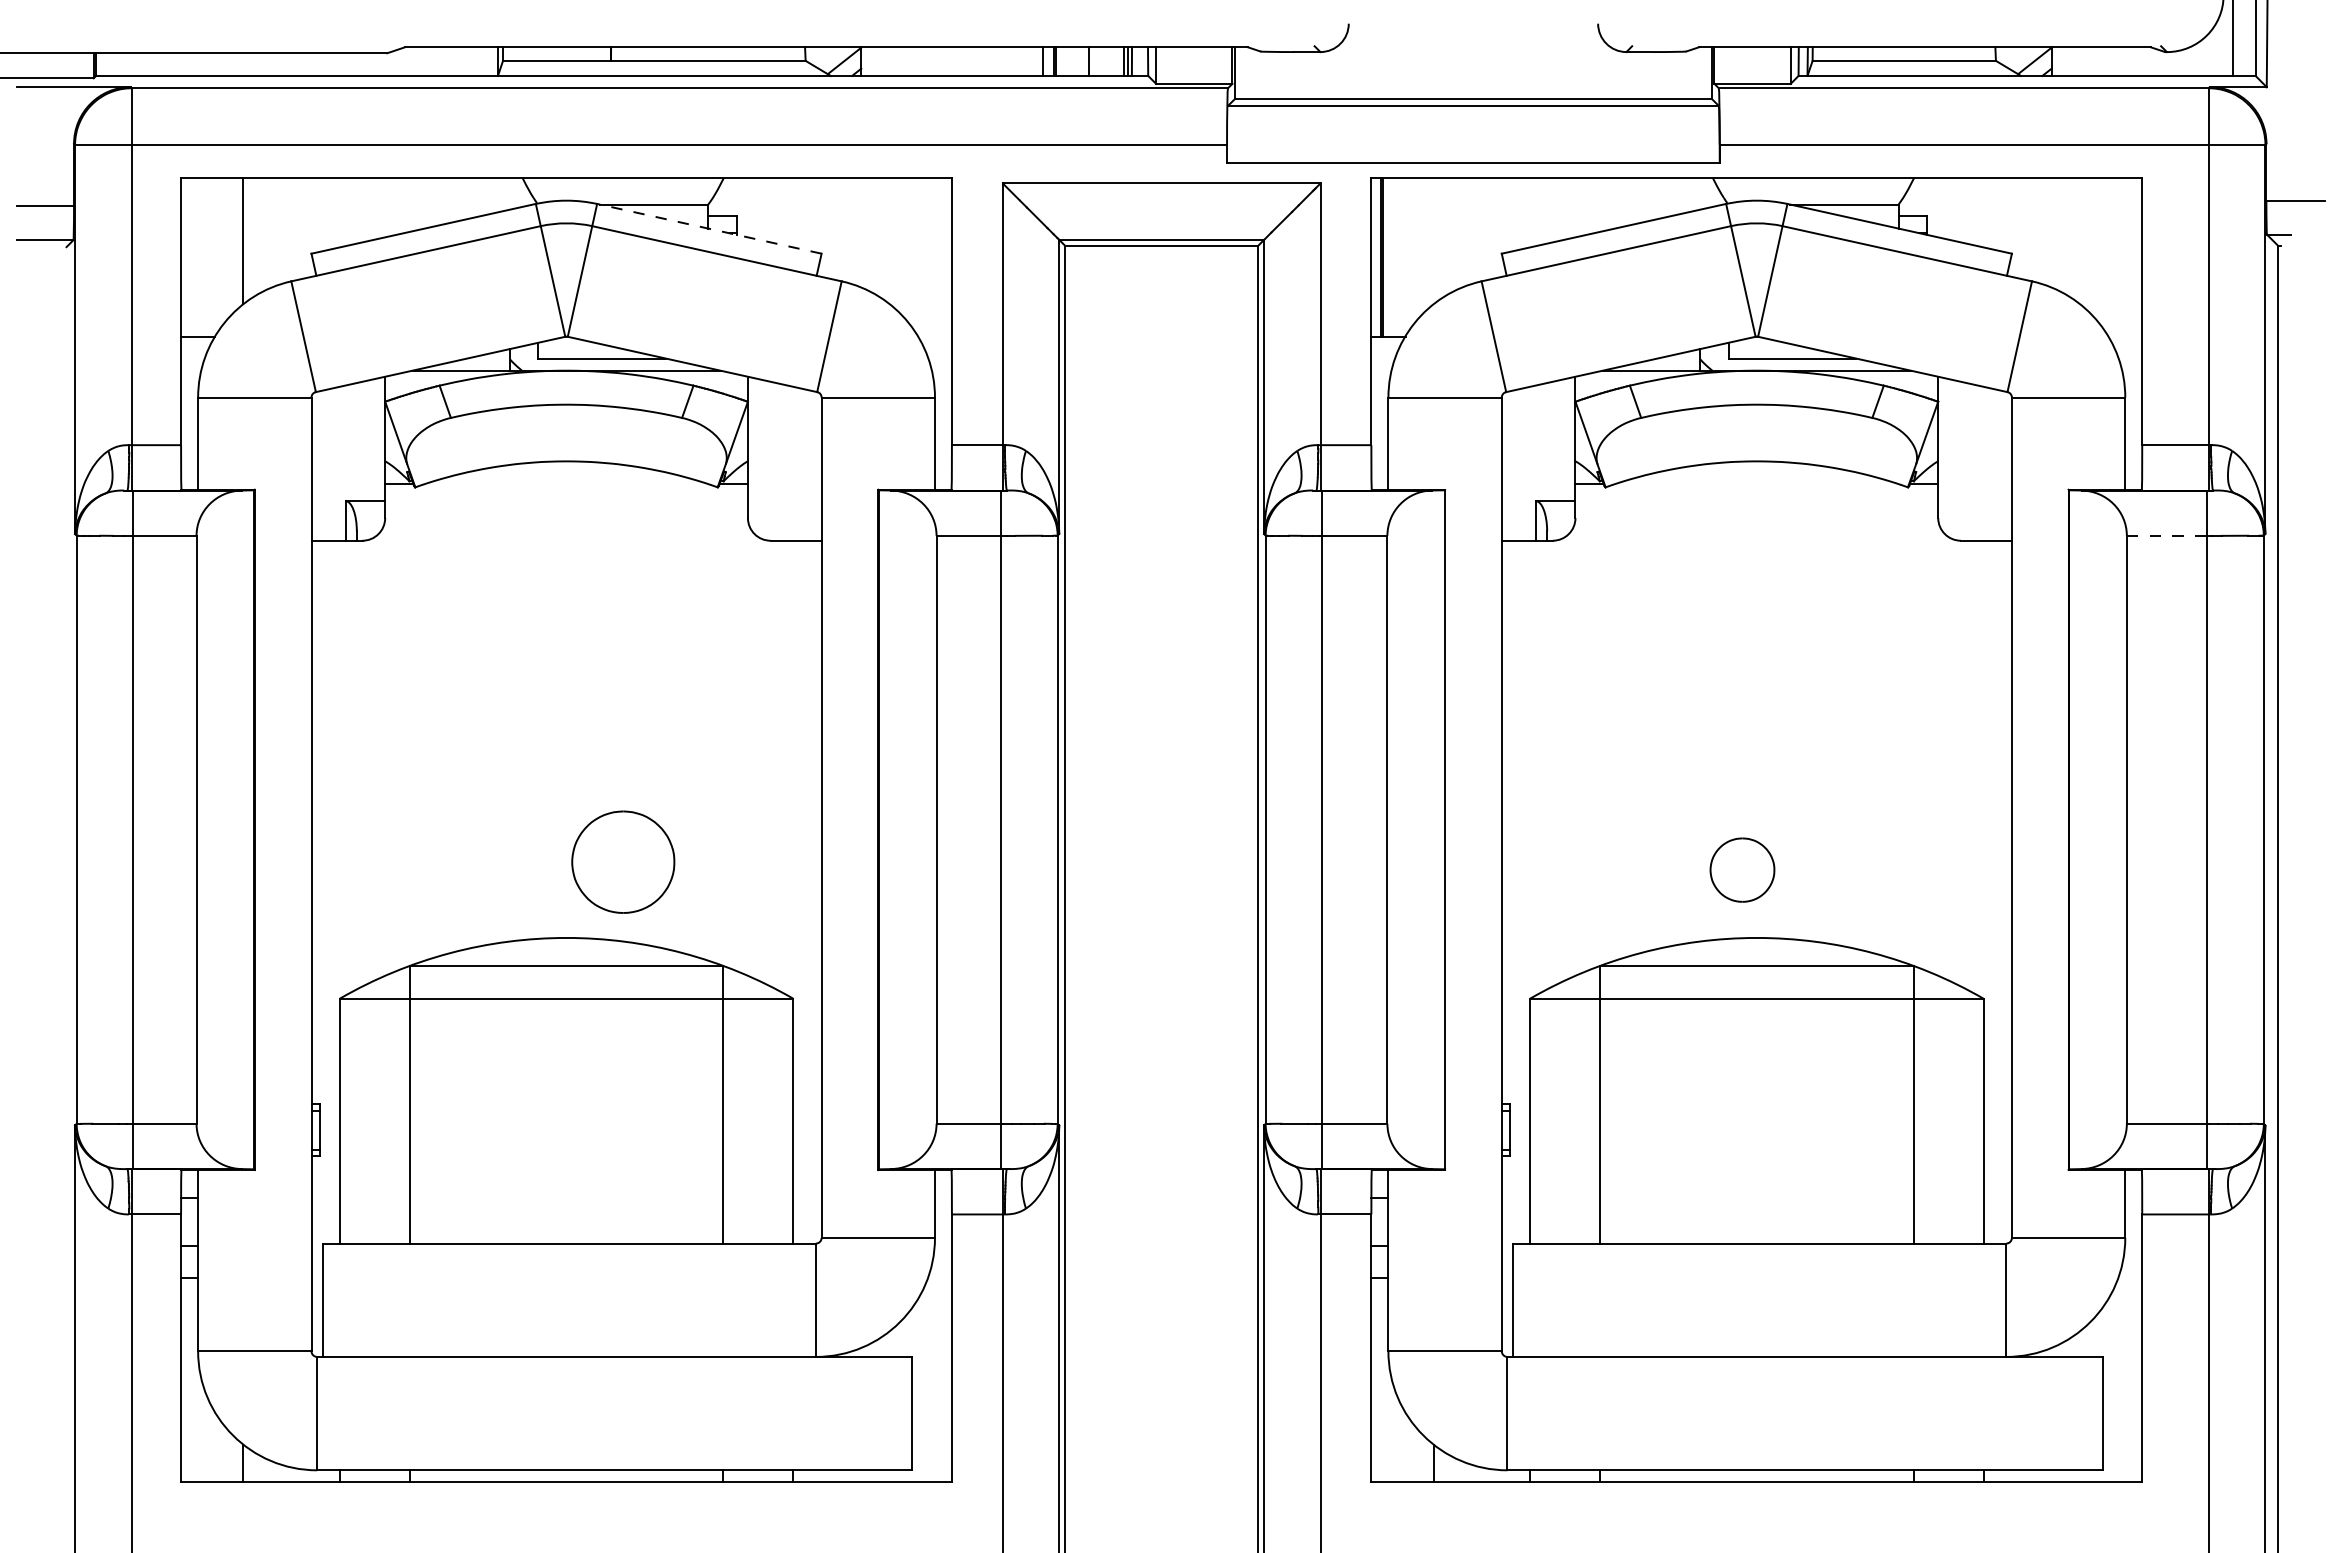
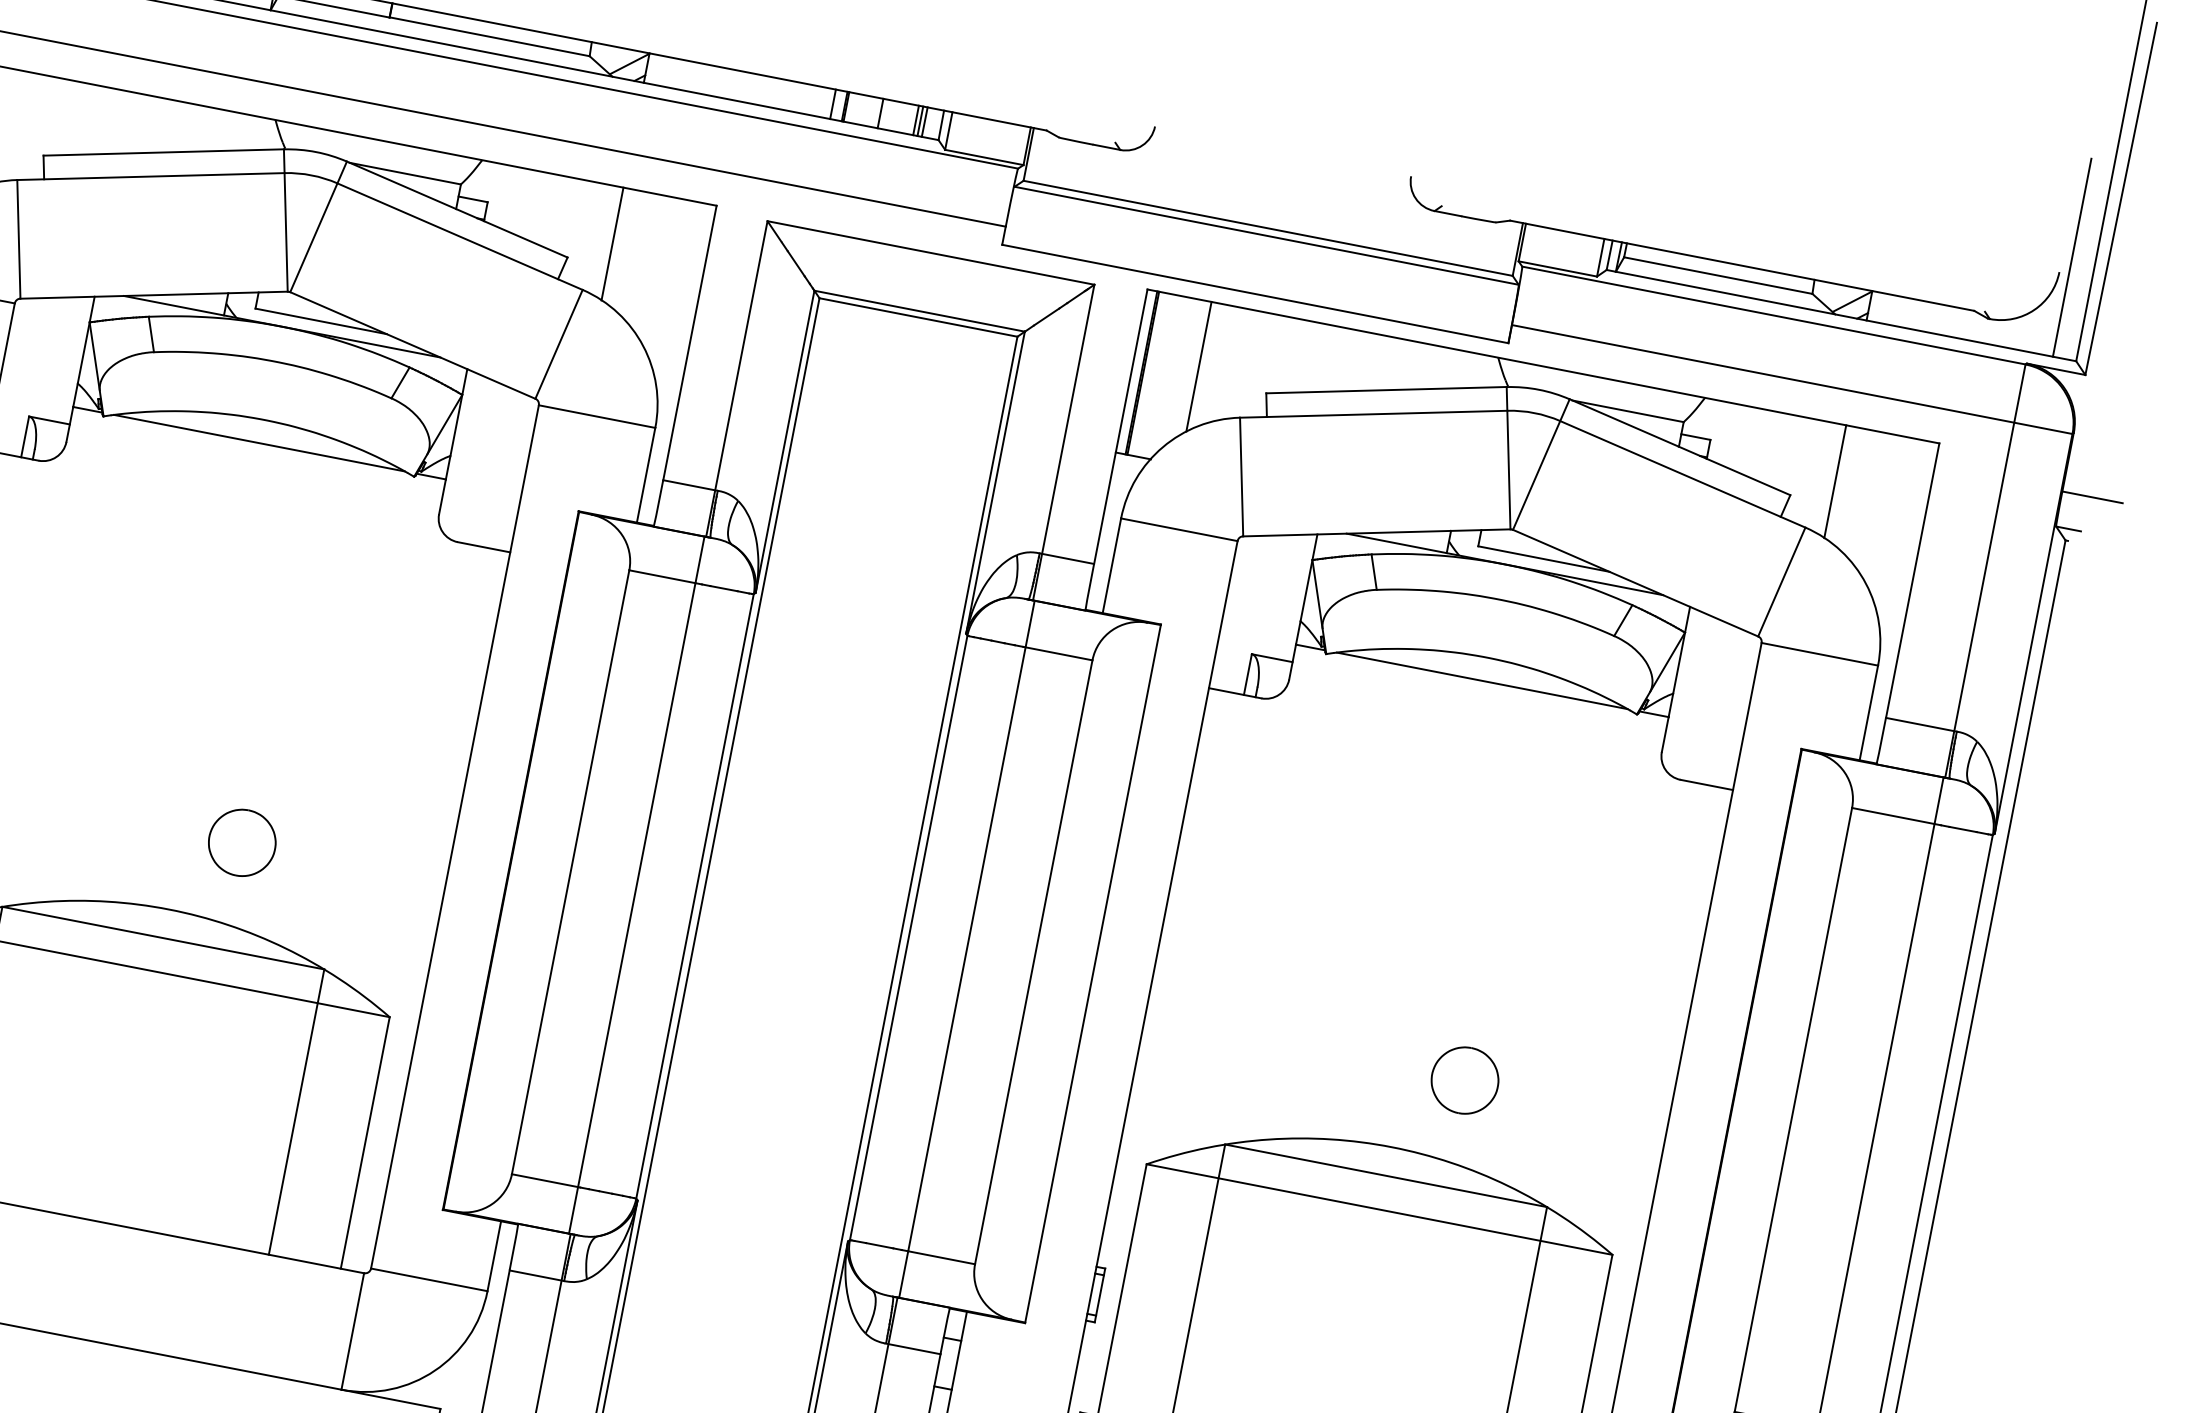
line: (709, 228) -> (457, 209), dashed -> solid
line: (861, 232) -> (612, 243), added
line: (2051, 232) -> (1835, 481), added
line: (1433, 240) -> (1198, 366), added
line: (566, 484) -> (259, 443), added
line: (1756, 484) -> (1481, 681), added
line: (2167, 535) -> (1893, 815), dashed -> solid
part: (622, 861) -> (241, 842), size x0.62
part: (1742, 869) -> (1465, 1079), moved

